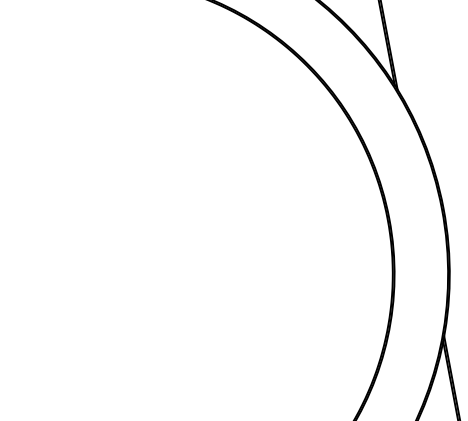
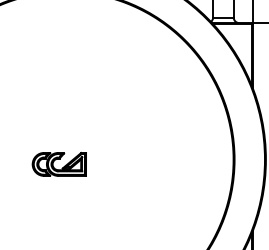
part: (86, 283) -> (58, 163), added

